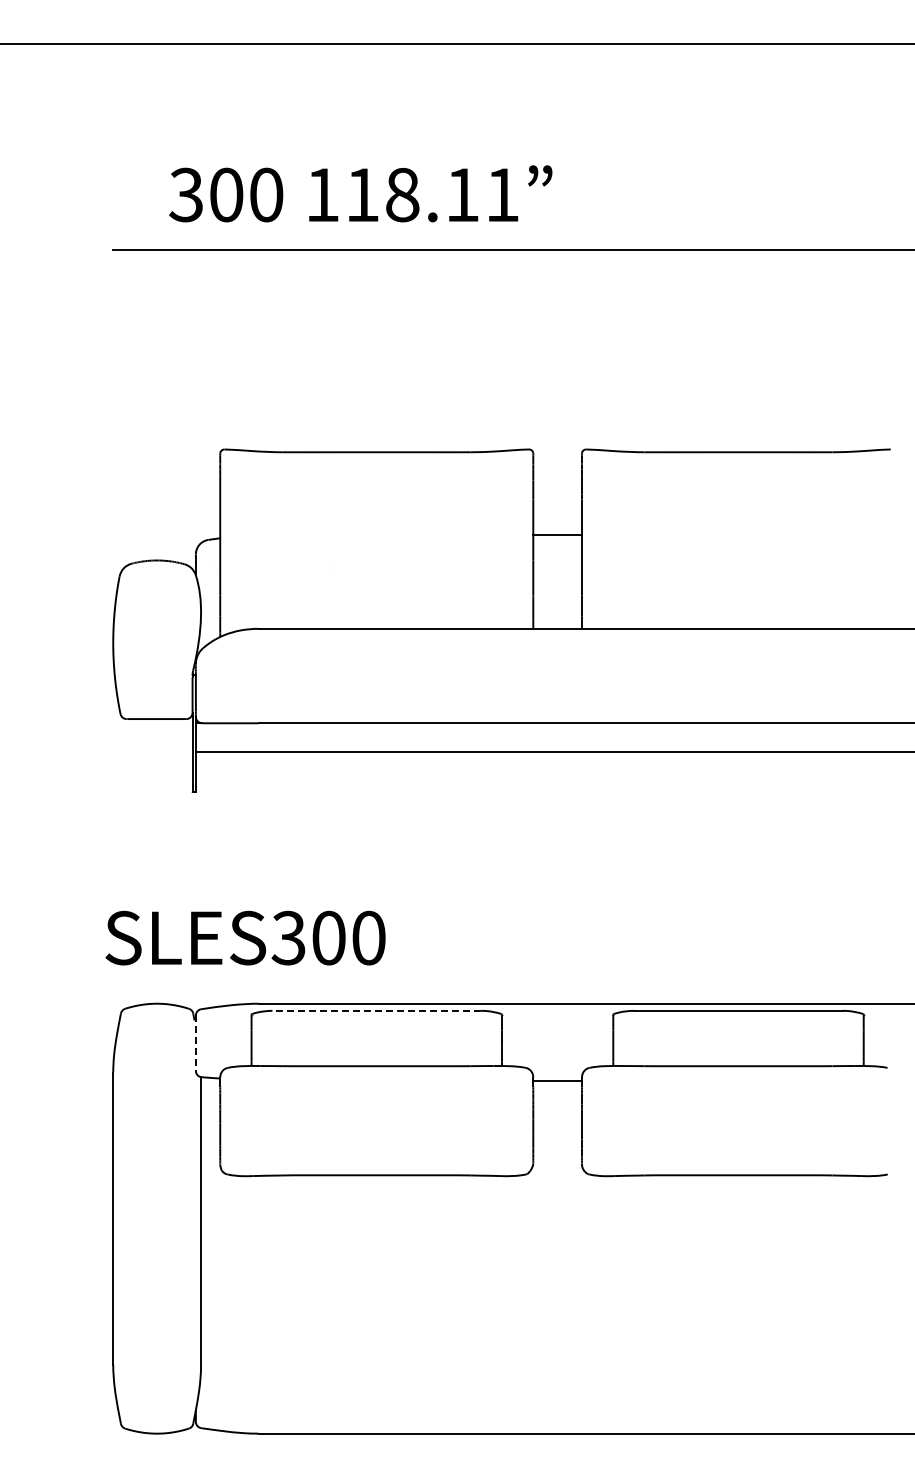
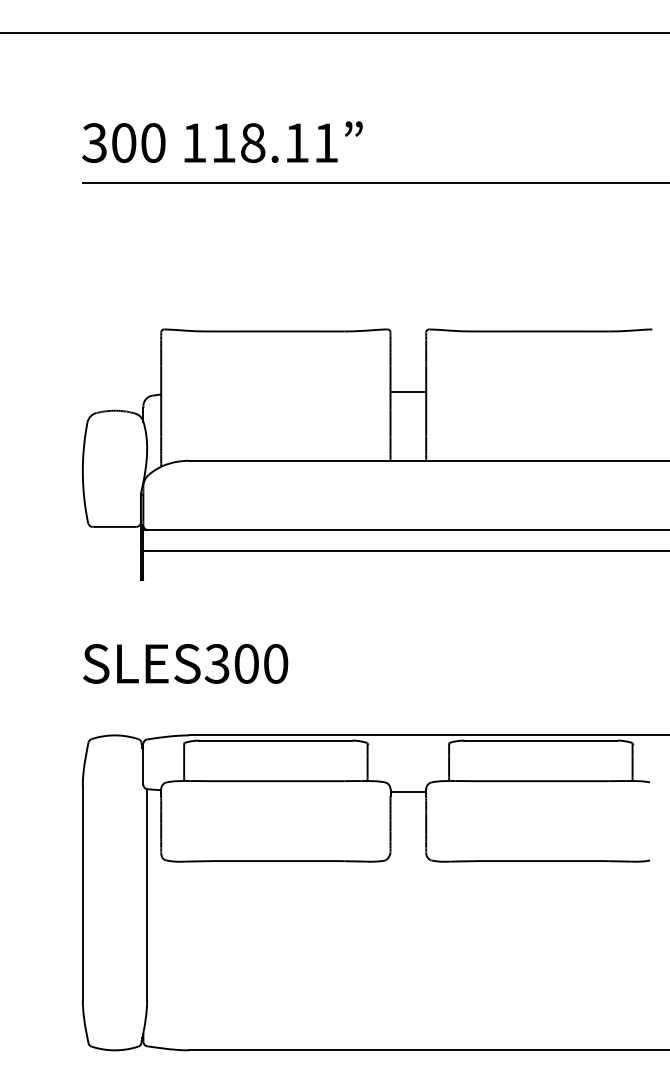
text: (360, 193) -> (222, 141), moved
text: (245, 937) -> (185, 663), moved
line: (376, 1010) -> (275, 740), dashed -> solid
line: (195, 1043) -> (143, 764), dashed -> solid

